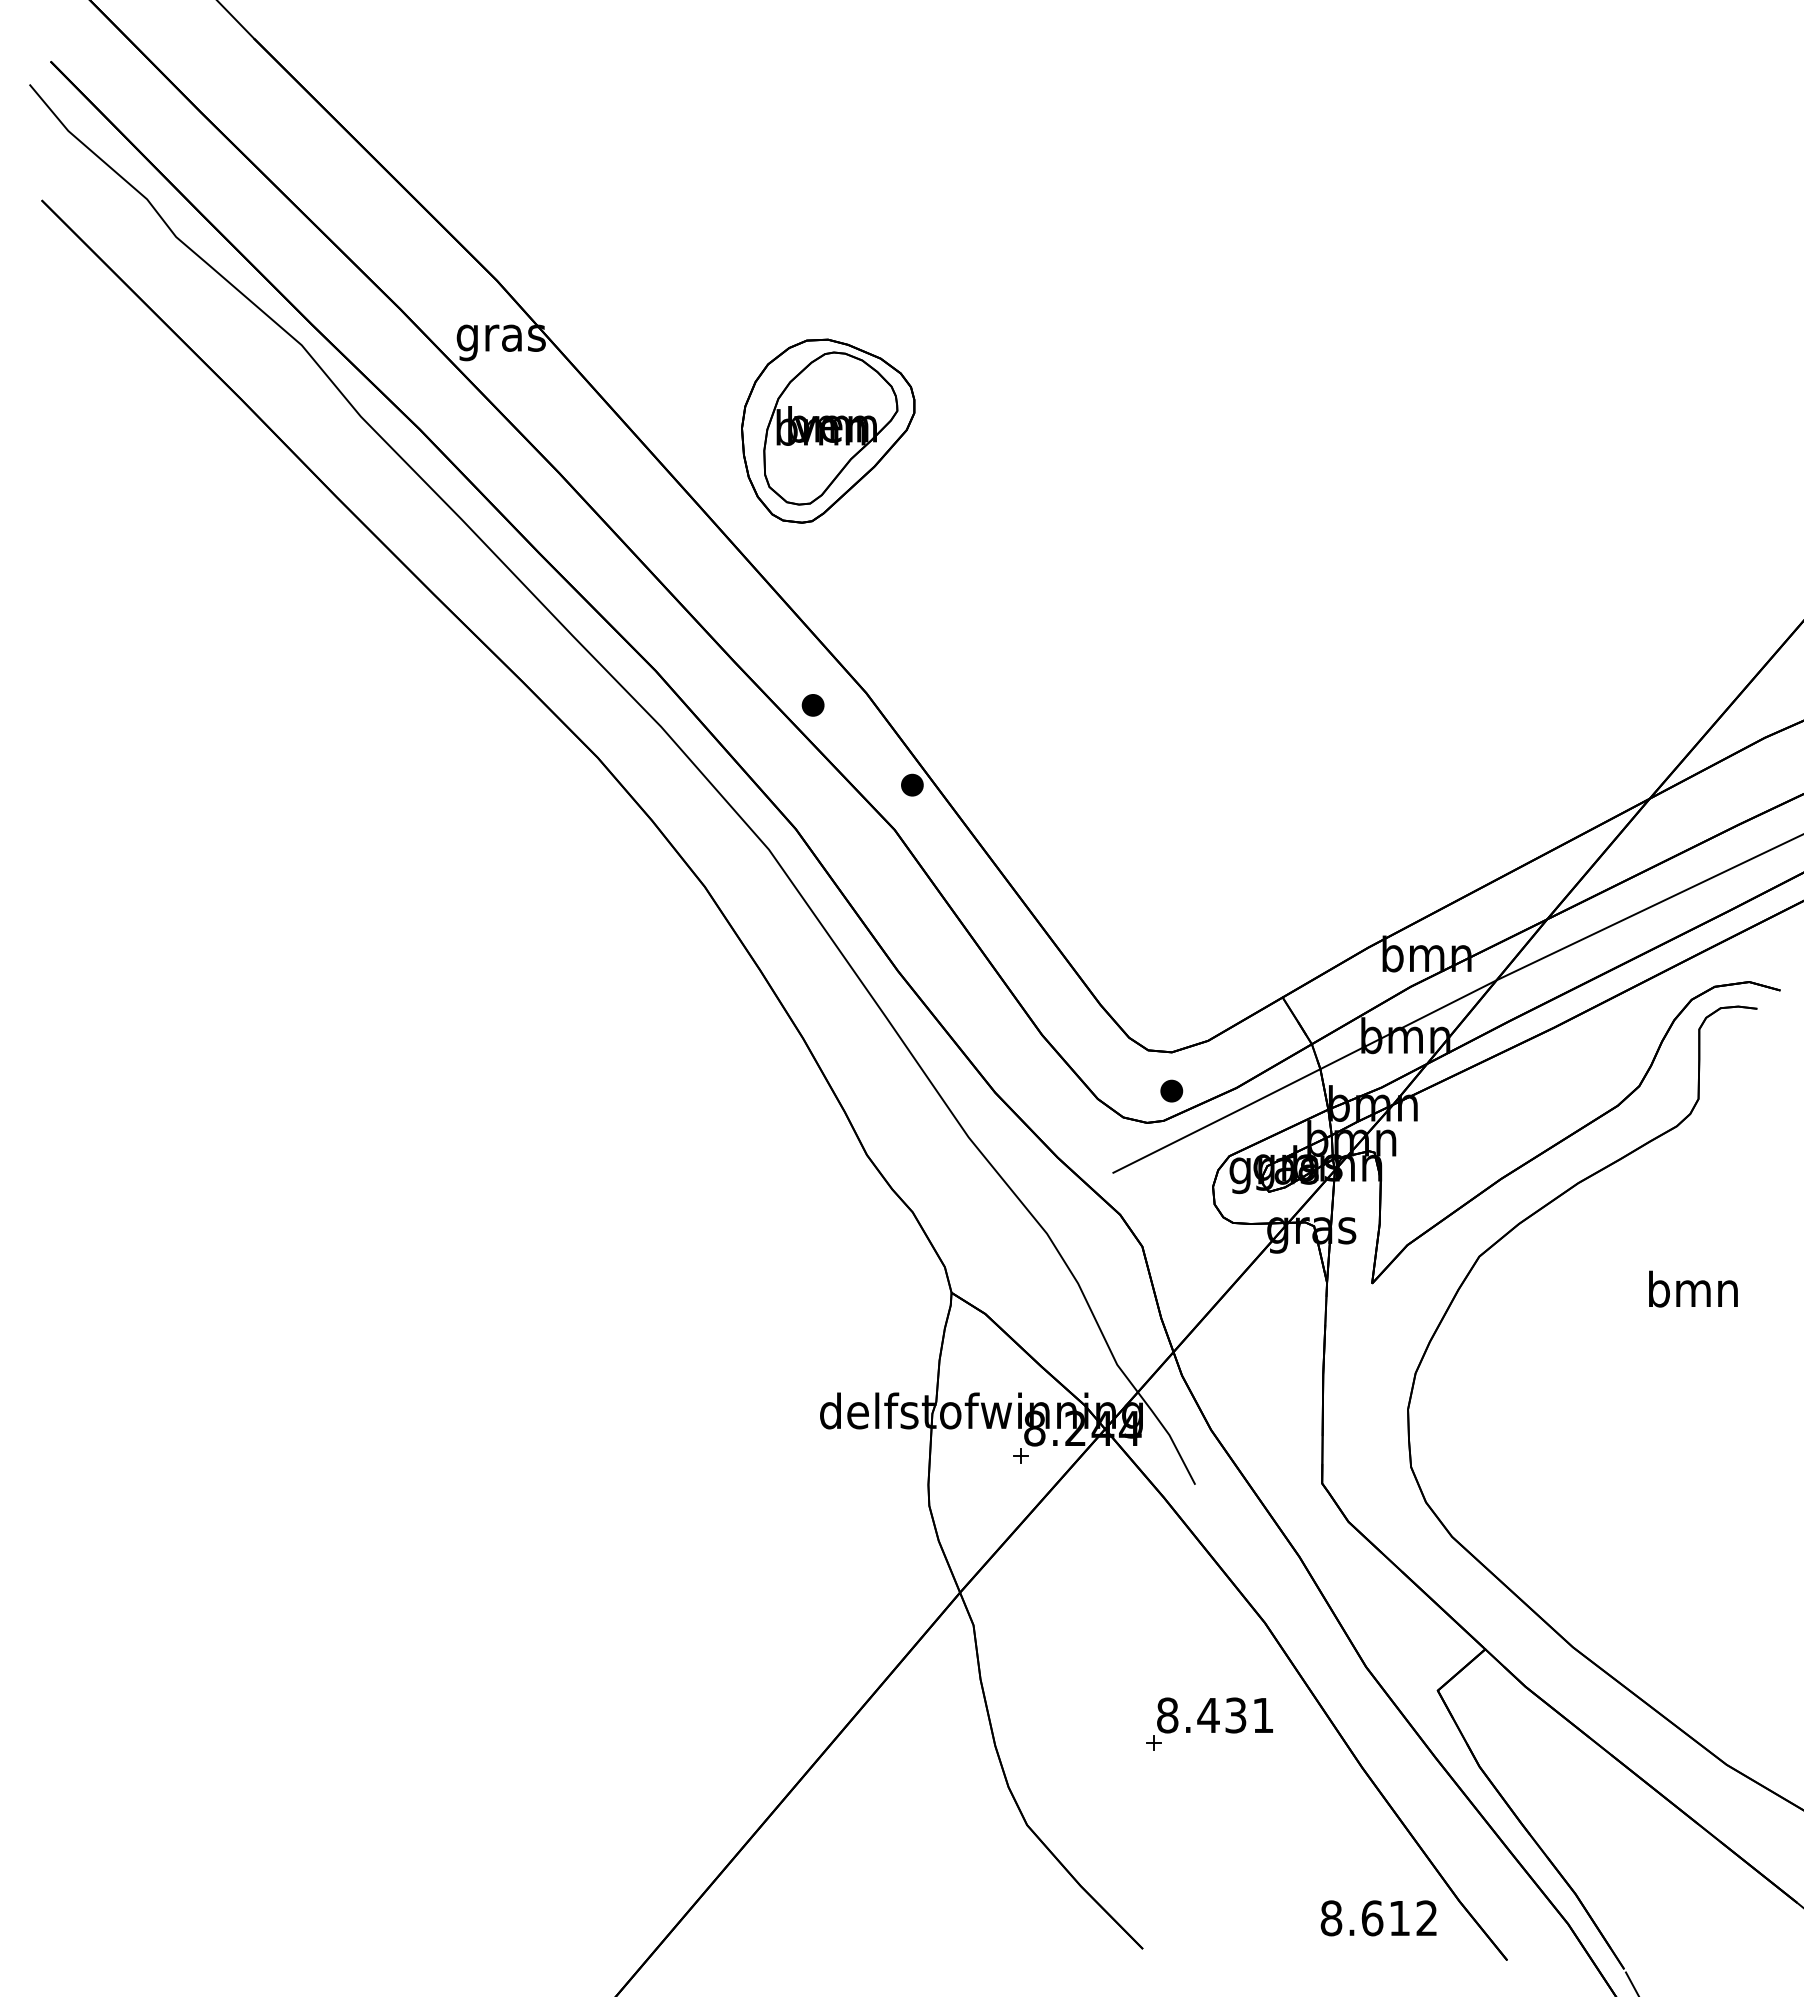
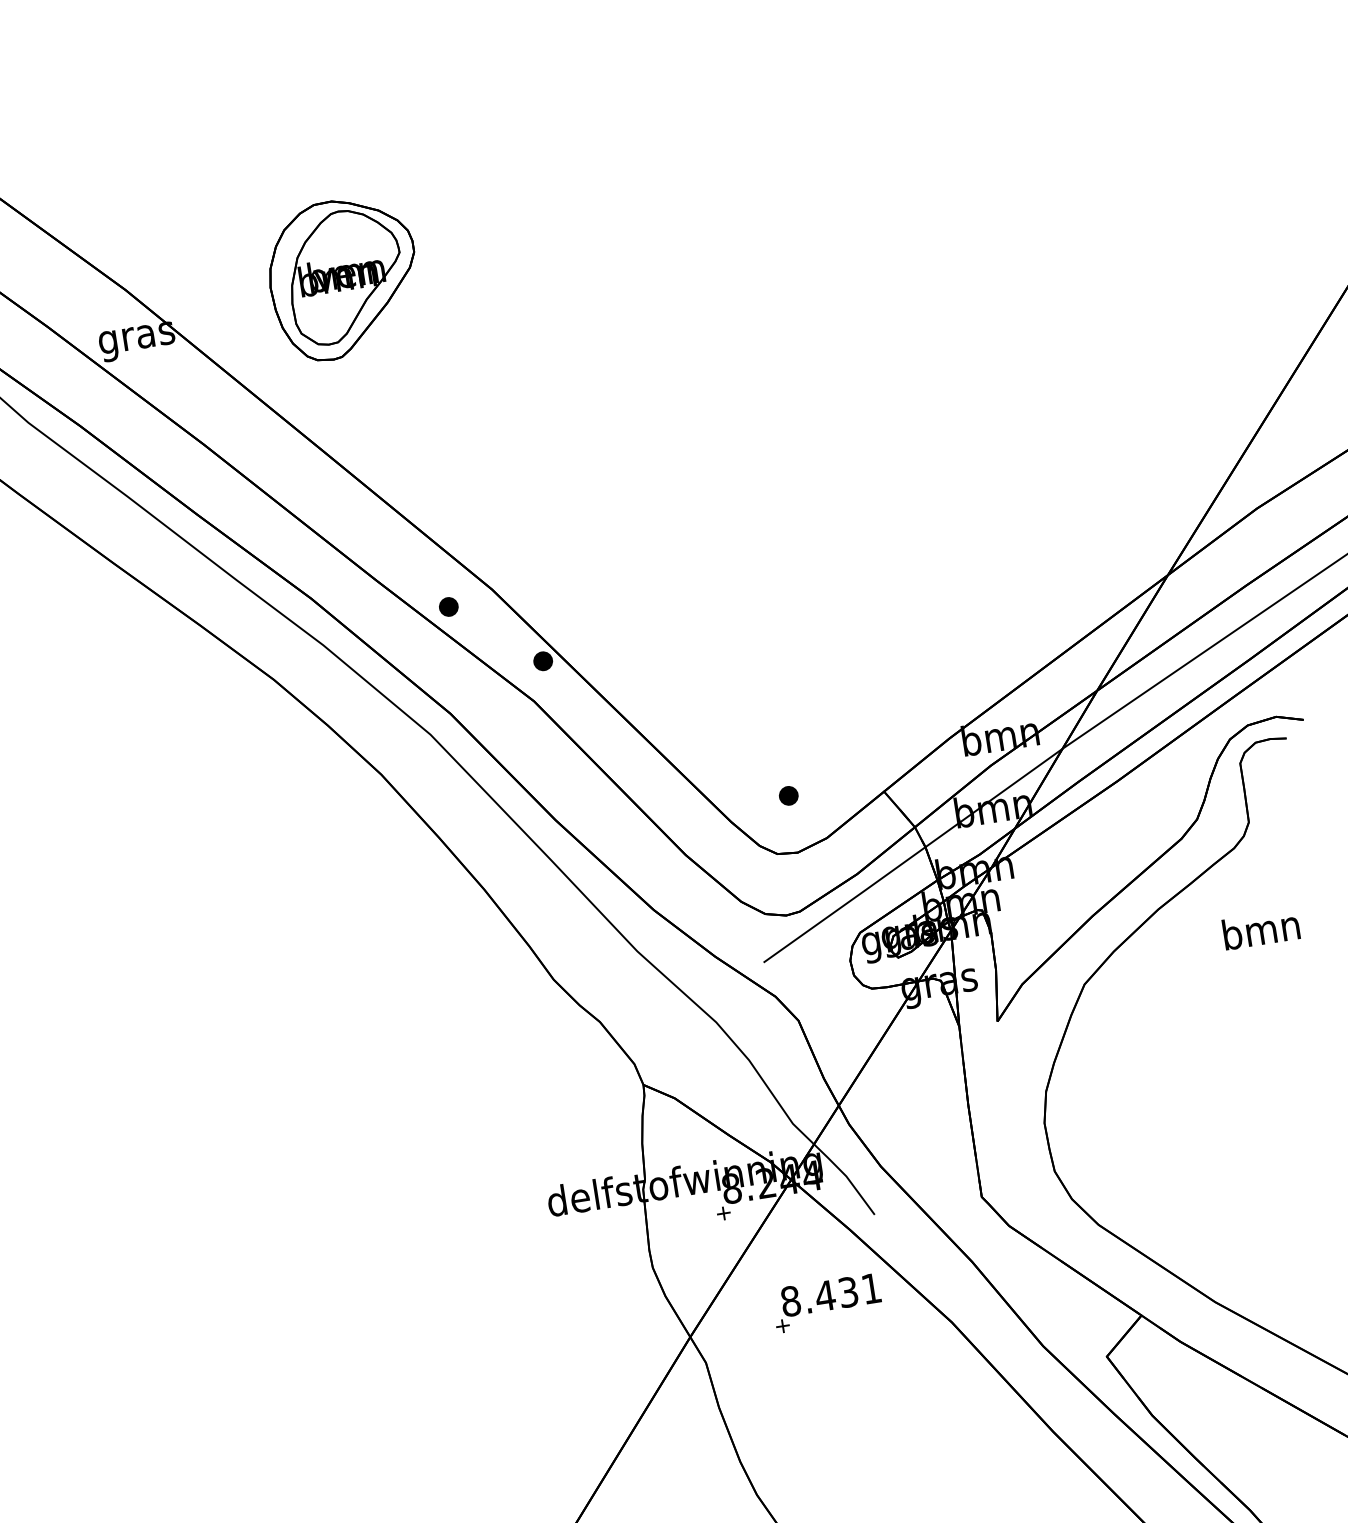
part: (828, 430) -> (343, 278), moved
part: (1171, 1090) -> (788, 795), moved
text: (1693, 1288) -> (1261, 929), moved
part: (1209, 1723) -> (827, 1302), moved

